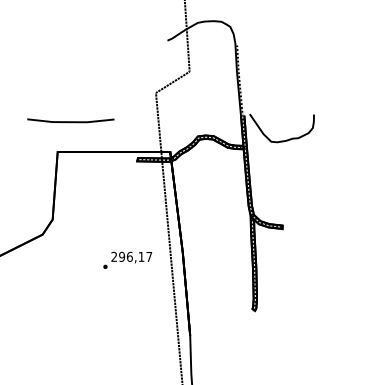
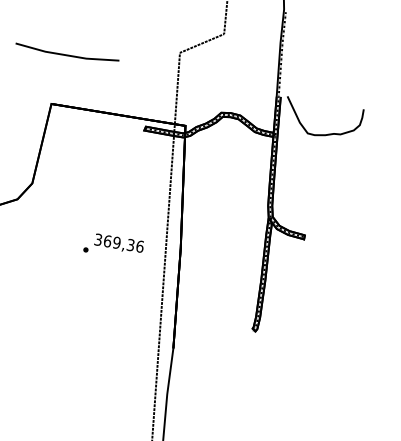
line: (70, 121) -> (66, 54), moved
text: (131, 256) -> (118, 242), 296,17 -> 369,36

